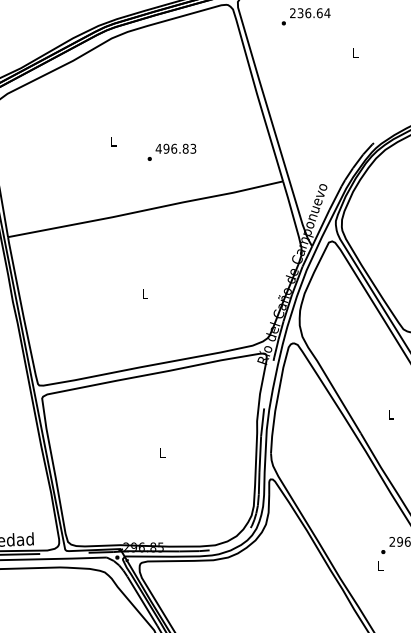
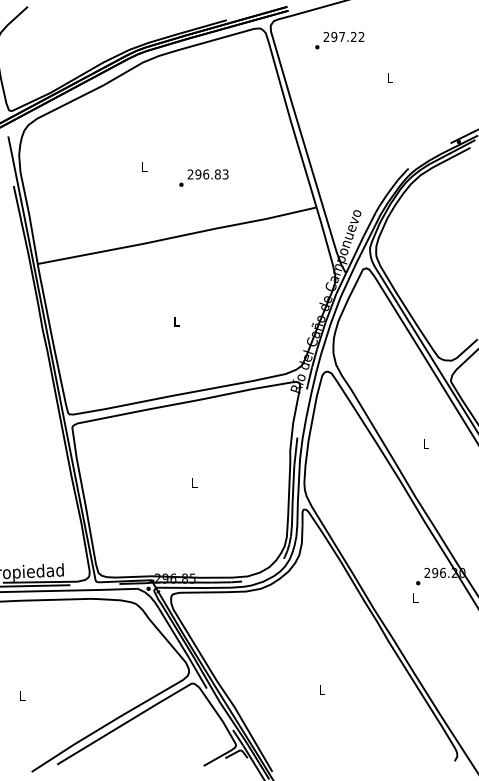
text: (313, 12) -> (347, 36), 236.64 -> 297.22
text: (158, 148) -> (190, 174), 496.83 -> 296.83

